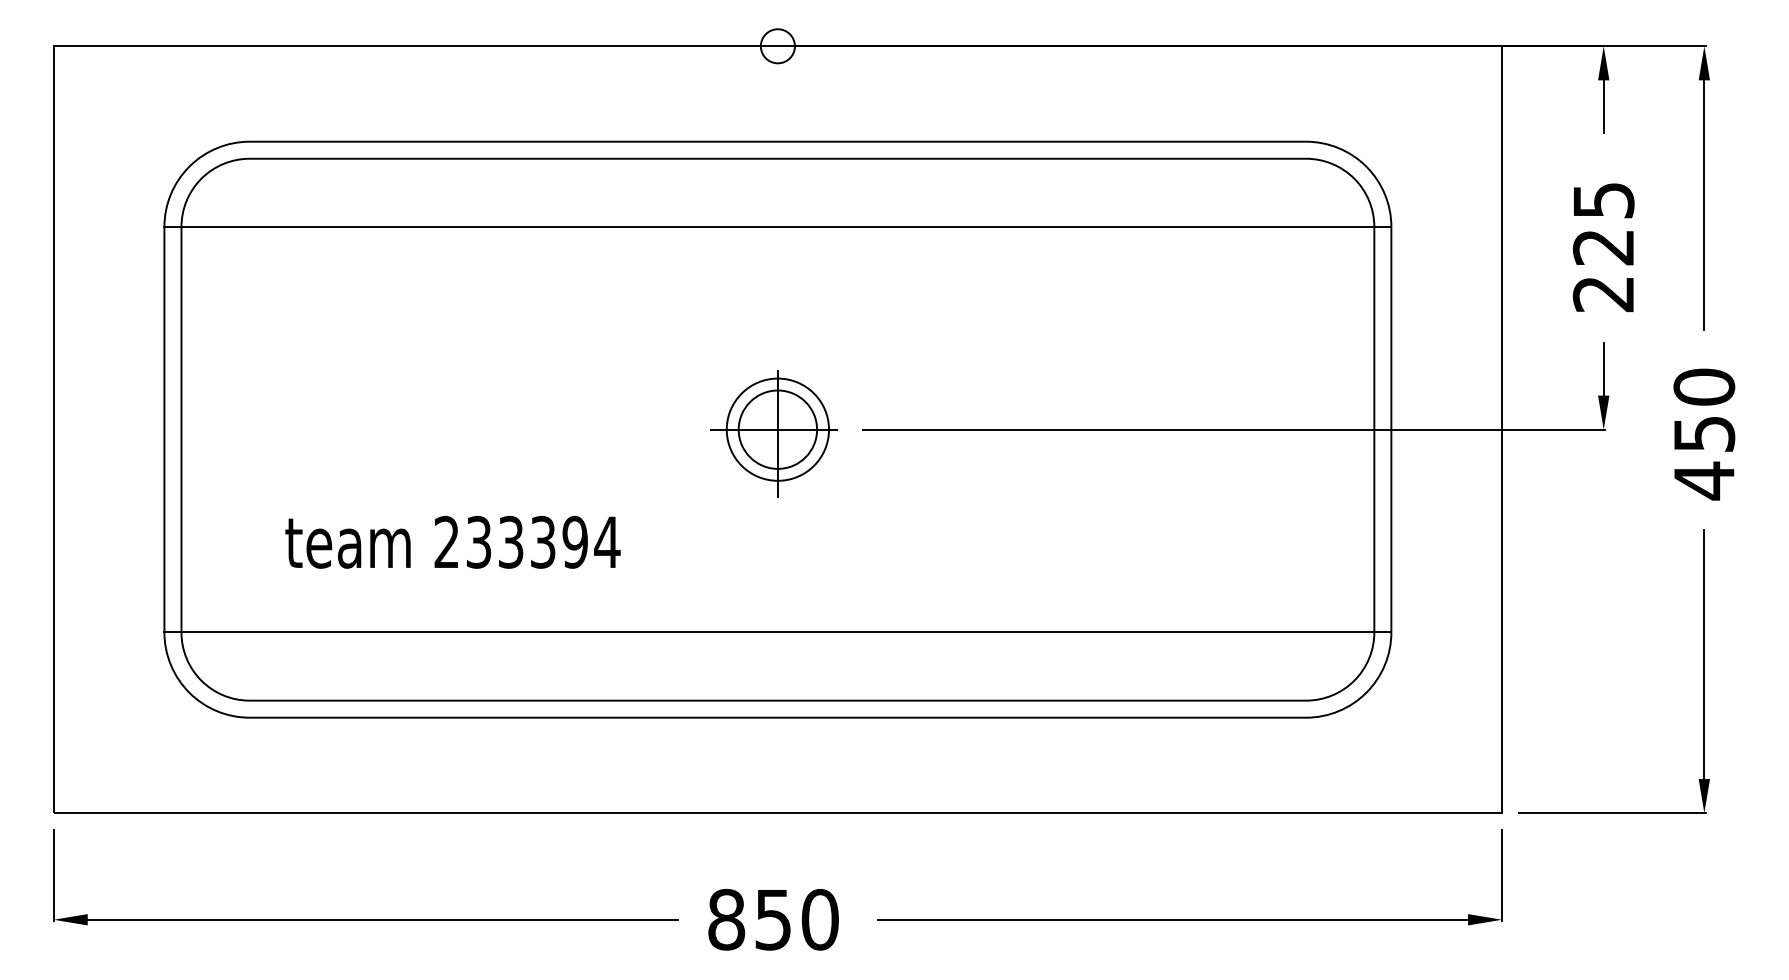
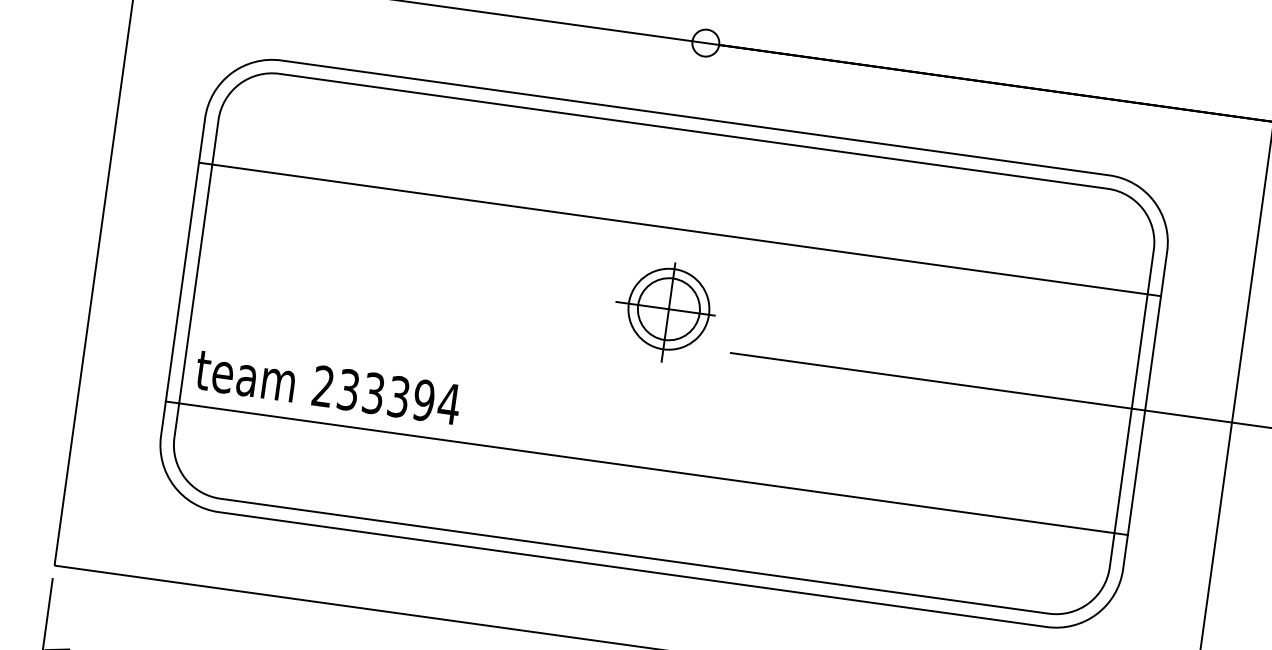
line: (777, 226) -> (679, 229), moved
part: (773, 433) -> (665, 311), moved
text: (452, 541) -> (327, 386), moved
line: (777, 632) -> (646, 468), moved

